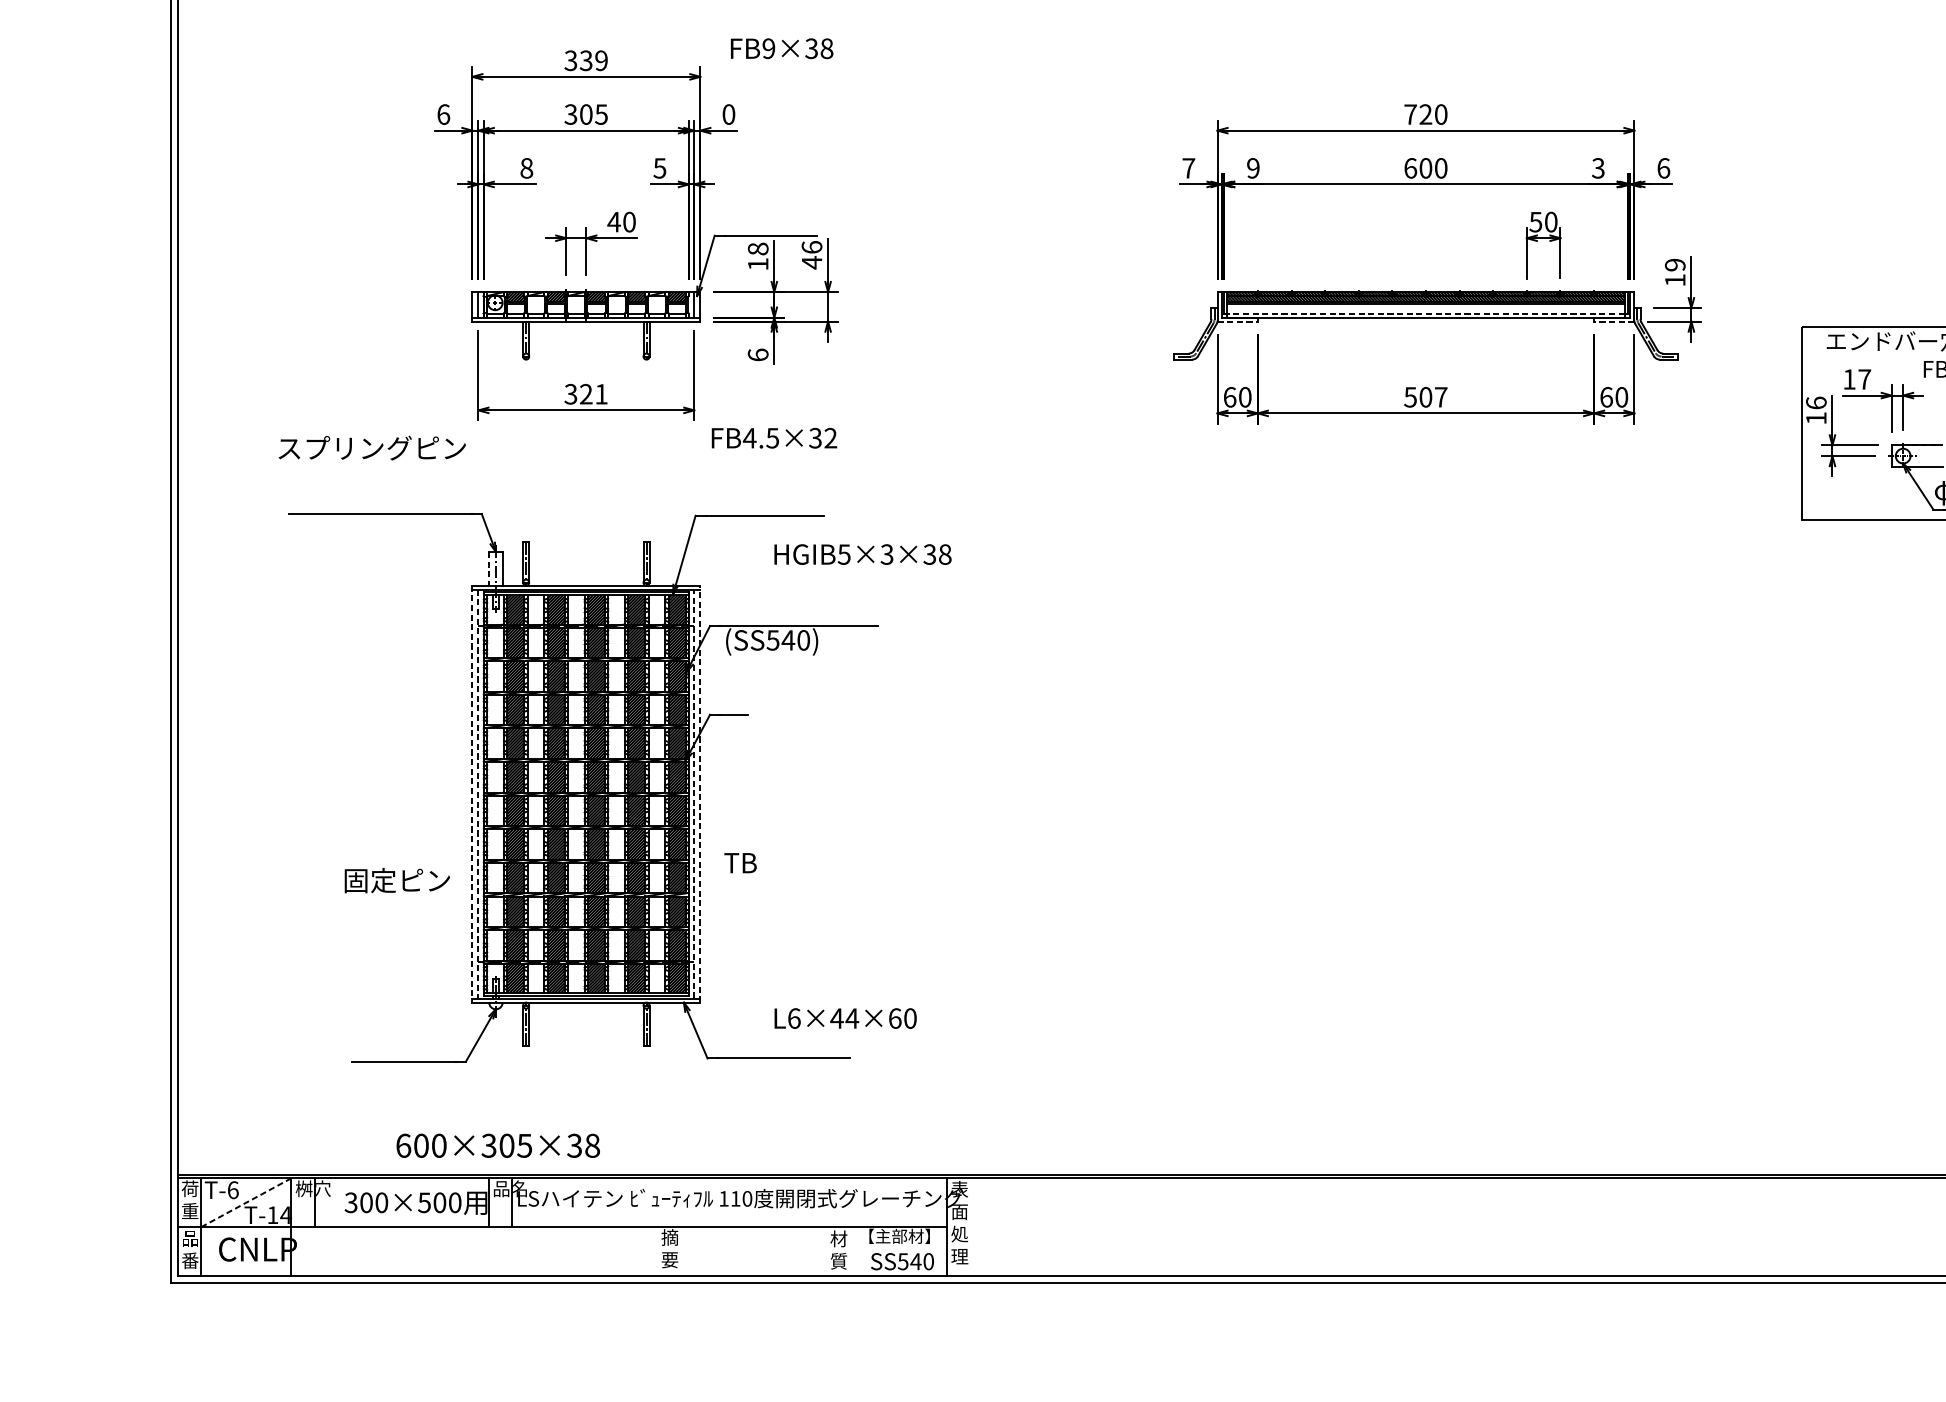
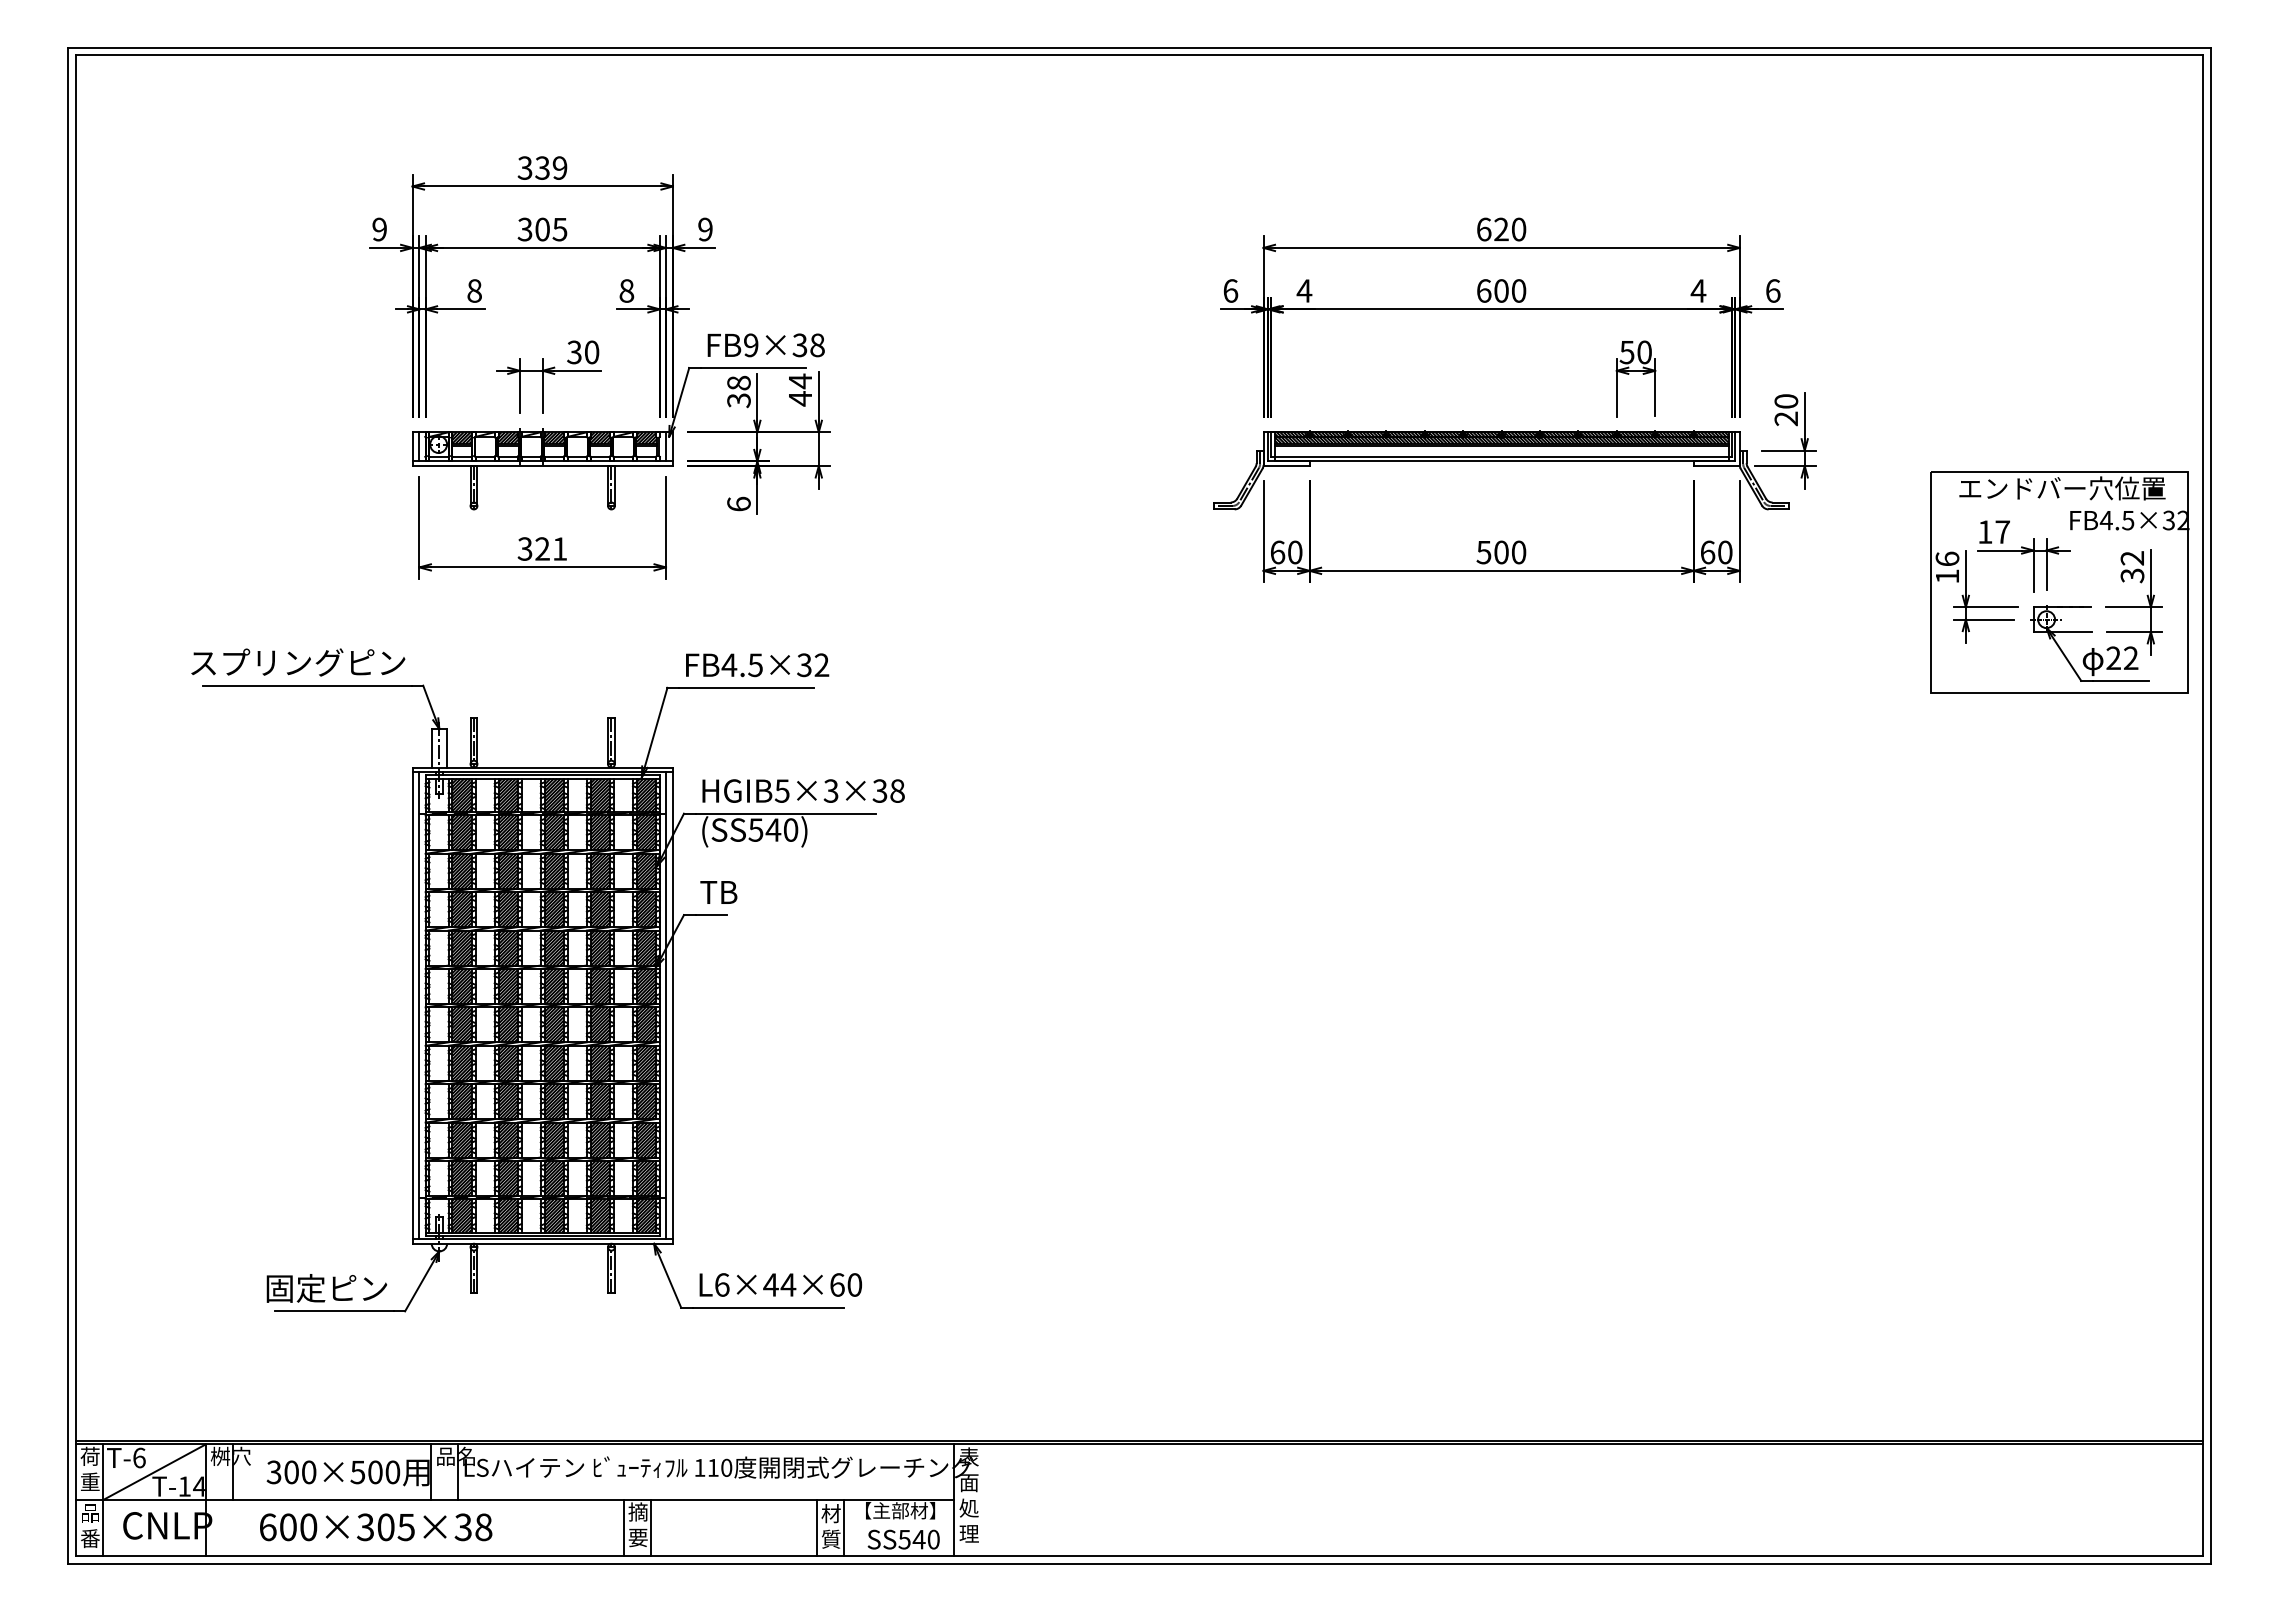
text: (781, 48) -> (765, 345), moved
text: (443, 114) -> (379, 229), 6 -> 9
text: (728, 114) -> (705, 229), 0 -> 9
text: (1410, 114) -> (1484, 229), 720 -> 620
text: (659, 167) -> (626, 290), 5 -> 8
text: (1188, 167) -> (1230, 290), 7 -> 6
text: (1253, 167) -> (1304, 290), 9 -> 4
text: (1598, 167) -> (1698, 290), 3 -> 4
text: (614, 222) -> (574, 352), 40 -> 30
text: (812, 247) -> (800, 381), 46 -> 44
text: (757, 264) -> (738, 400), 18 -> 38
text: (1675, 272) -> (1786, 410), 19 -> 20
line: (1425, 313) -> (1501, 456), dashed -> solid
line: (1238, 322) -> (1287, 466), dashed -> solid
line: (1614, 322) -> (1716, 466), dashed -> solid
text: (1440, 397) -> (1518, 552), 507 -> 500
text: (774, 438) -> (757, 665), moved
text: (372, 448) -> (298, 662), moved
text: (862, 554) -> (803, 790), moved
line: (488, 568) -> (431, 748), dashed -> solid
line: (693, 793) -> (665, 1005), dashed -> solid
line: (699, 793) -> (672, 1005), dashed -> solid
line: (472, 794) -> (412, 1006), dashed -> solid
line: (478, 794) -> (419, 1006), dashed -> solid
text: (740, 863) -> (718, 892), moved
text: (397, 880) -> (326, 1288), moved
text: (845, 1018) -> (780, 1284), moved
text: (498, 1145) -> (376, 1527), moved
line: (246, 1202) -> (154, 1472), dashed -> solid
line: (657, 1251) -> (624, 1528), added
line: (681, 1251) -> (651, 1528), added
line: (826, 1251) -> (817, 1528), added
line: (849, 1251) -> (843, 1528), added

